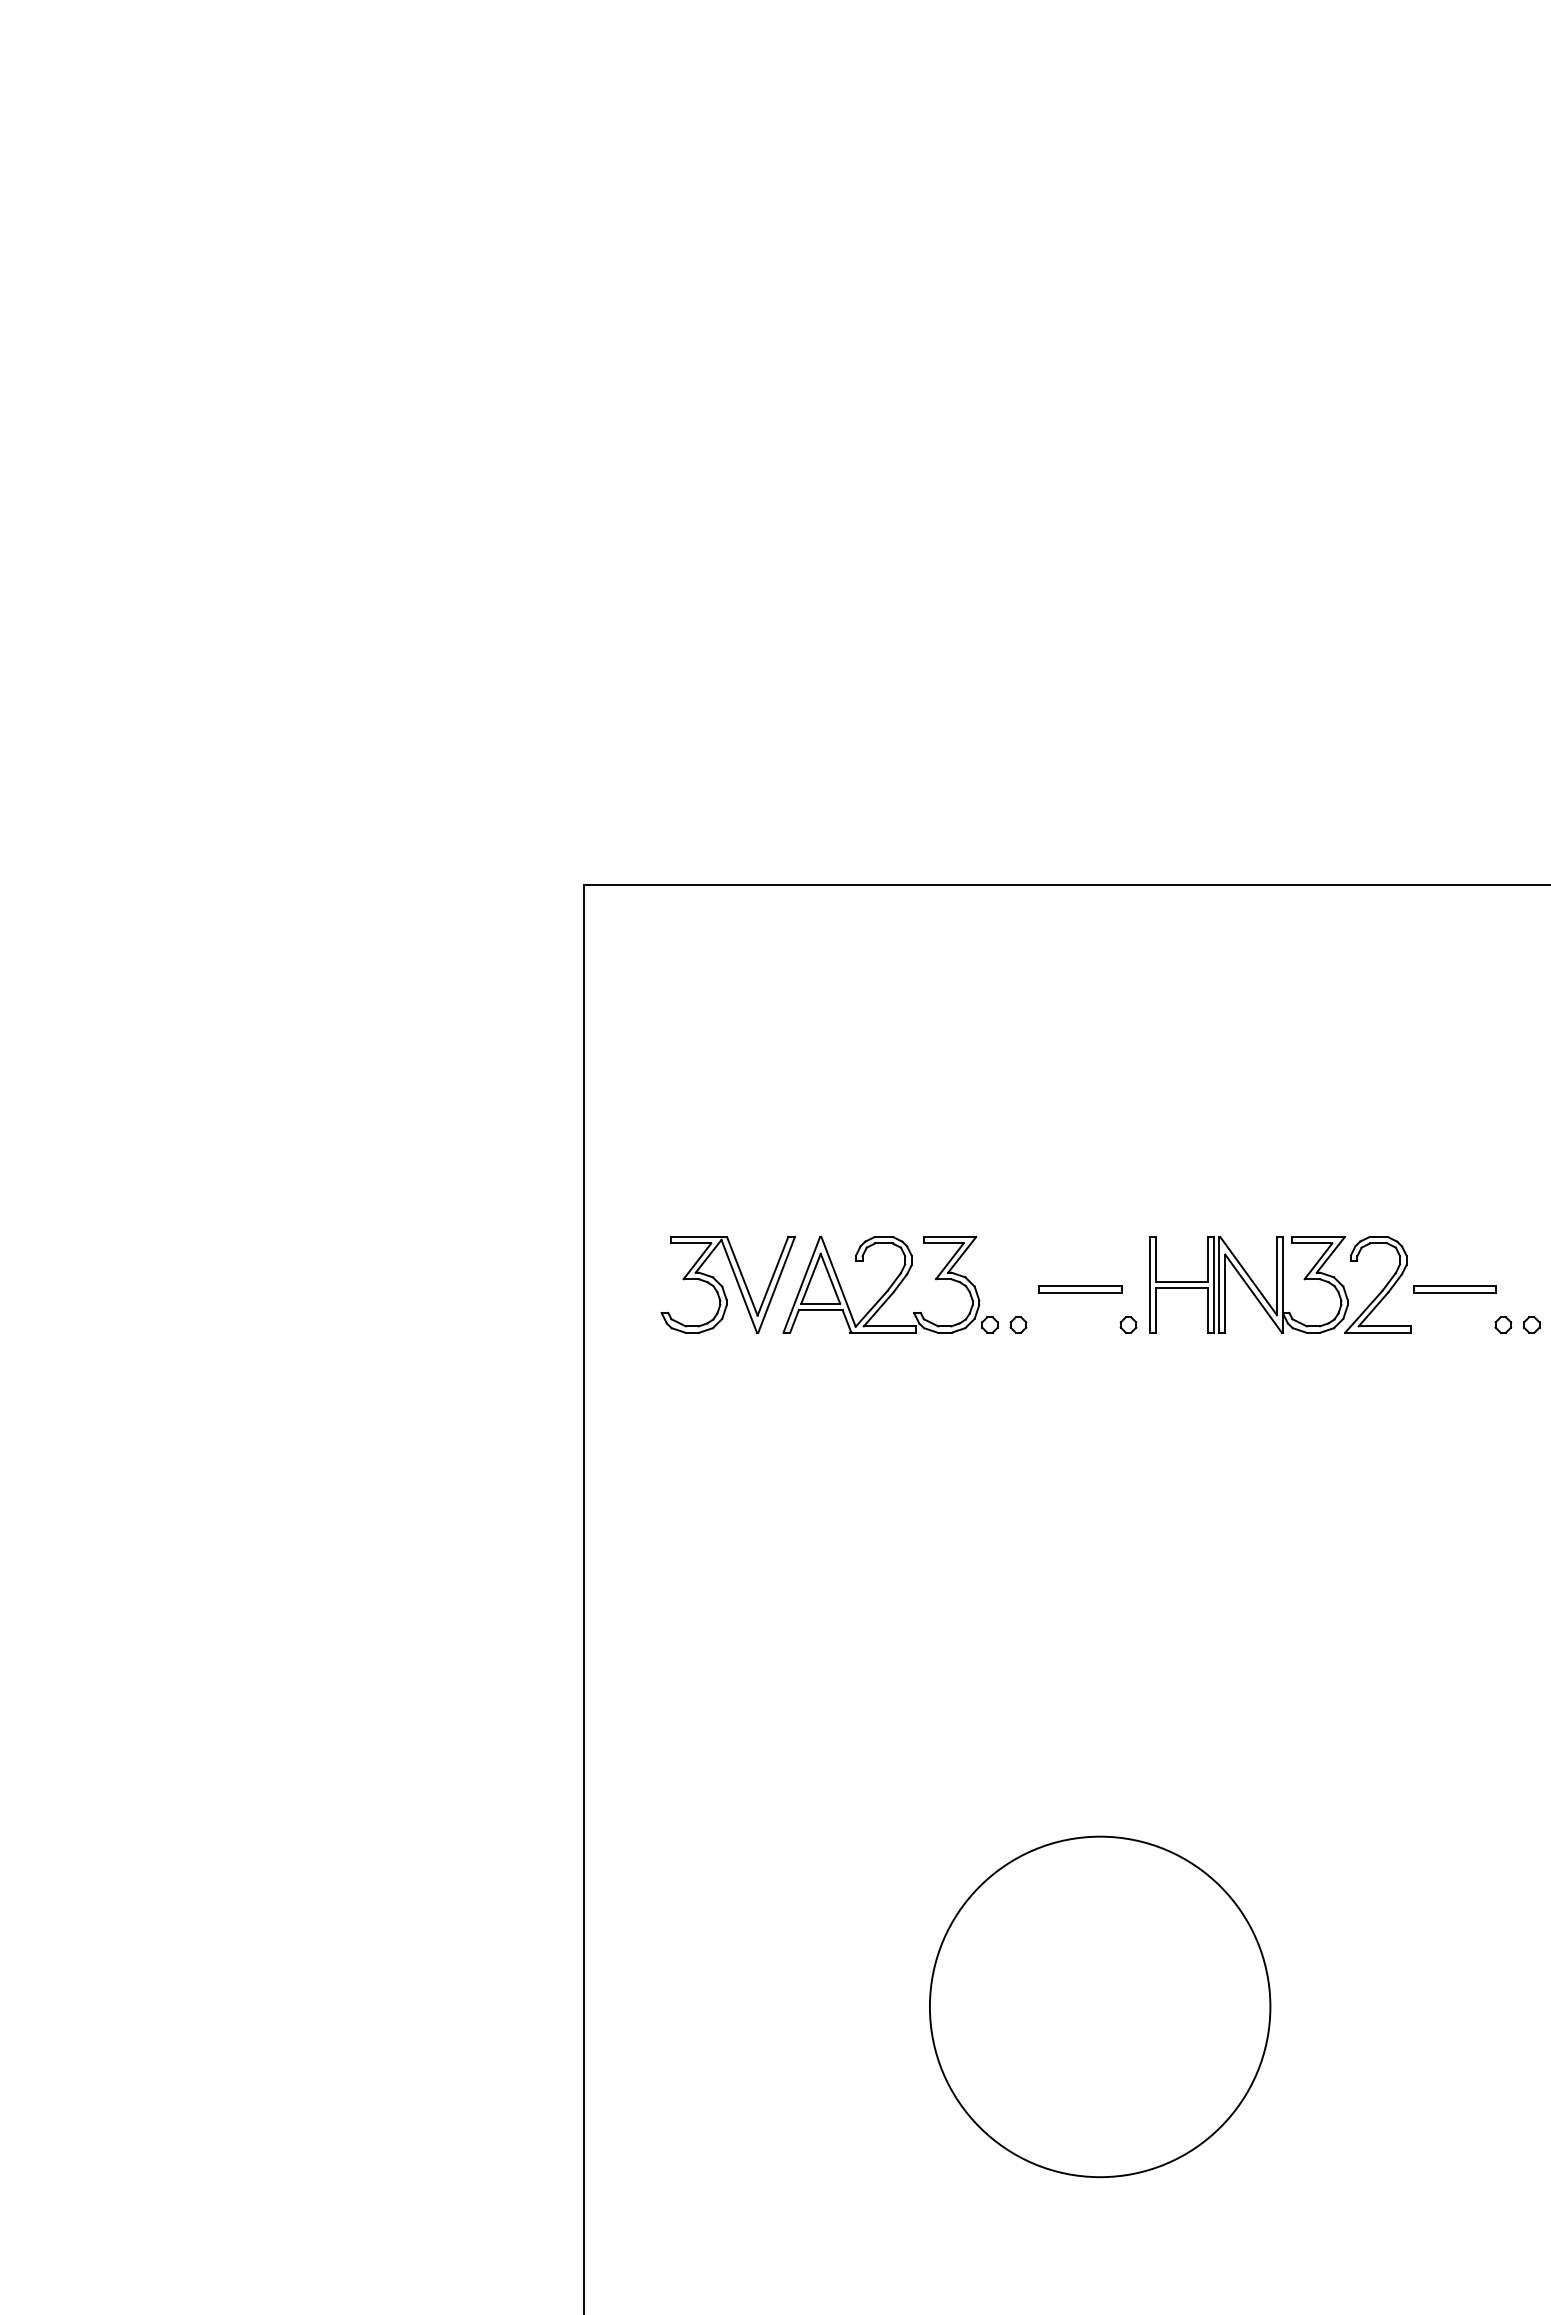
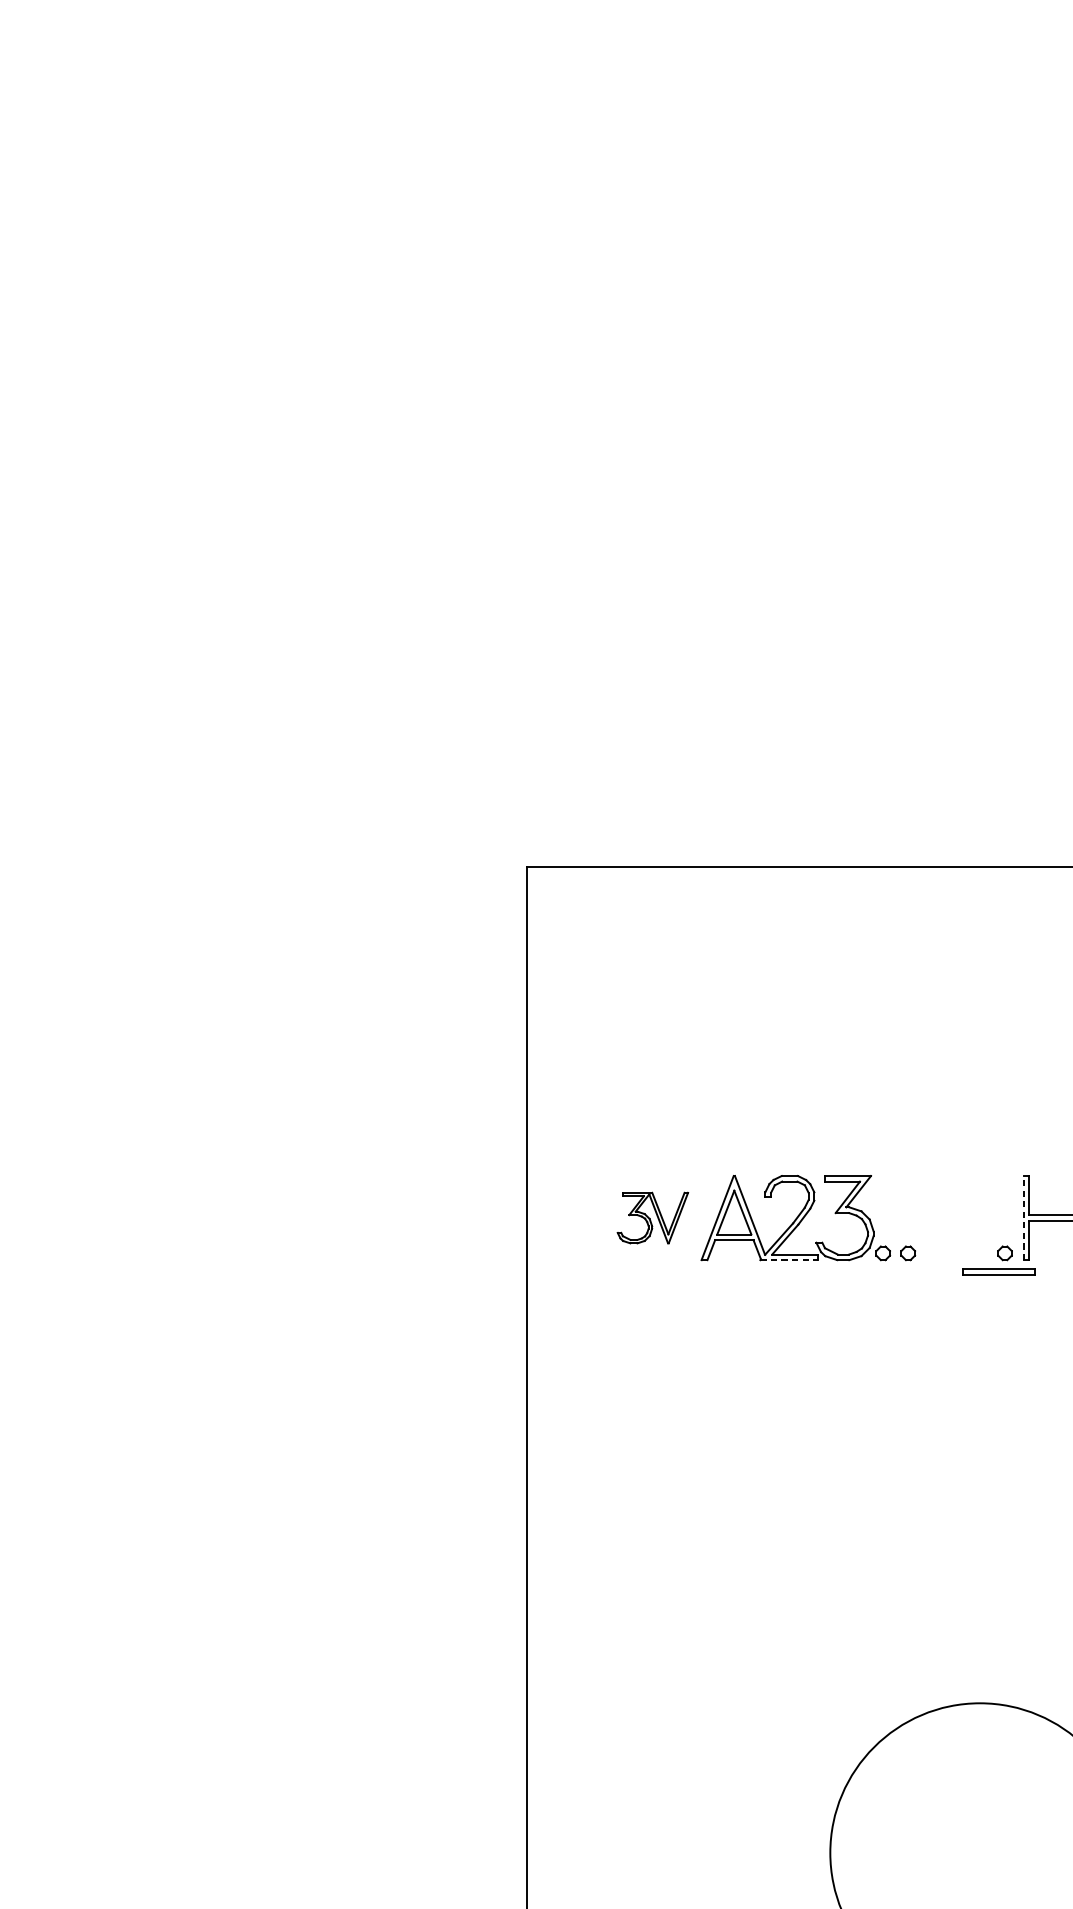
part: (727, 1284) -> (652, 1217), size x0.6
line: (1149, 1284) -> (1023, 1217), solid -> dashed
part: (1080, 1289) -> (998, 1272), moved
line: (883, 1332) -> (789, 1259), solid -> dashed

